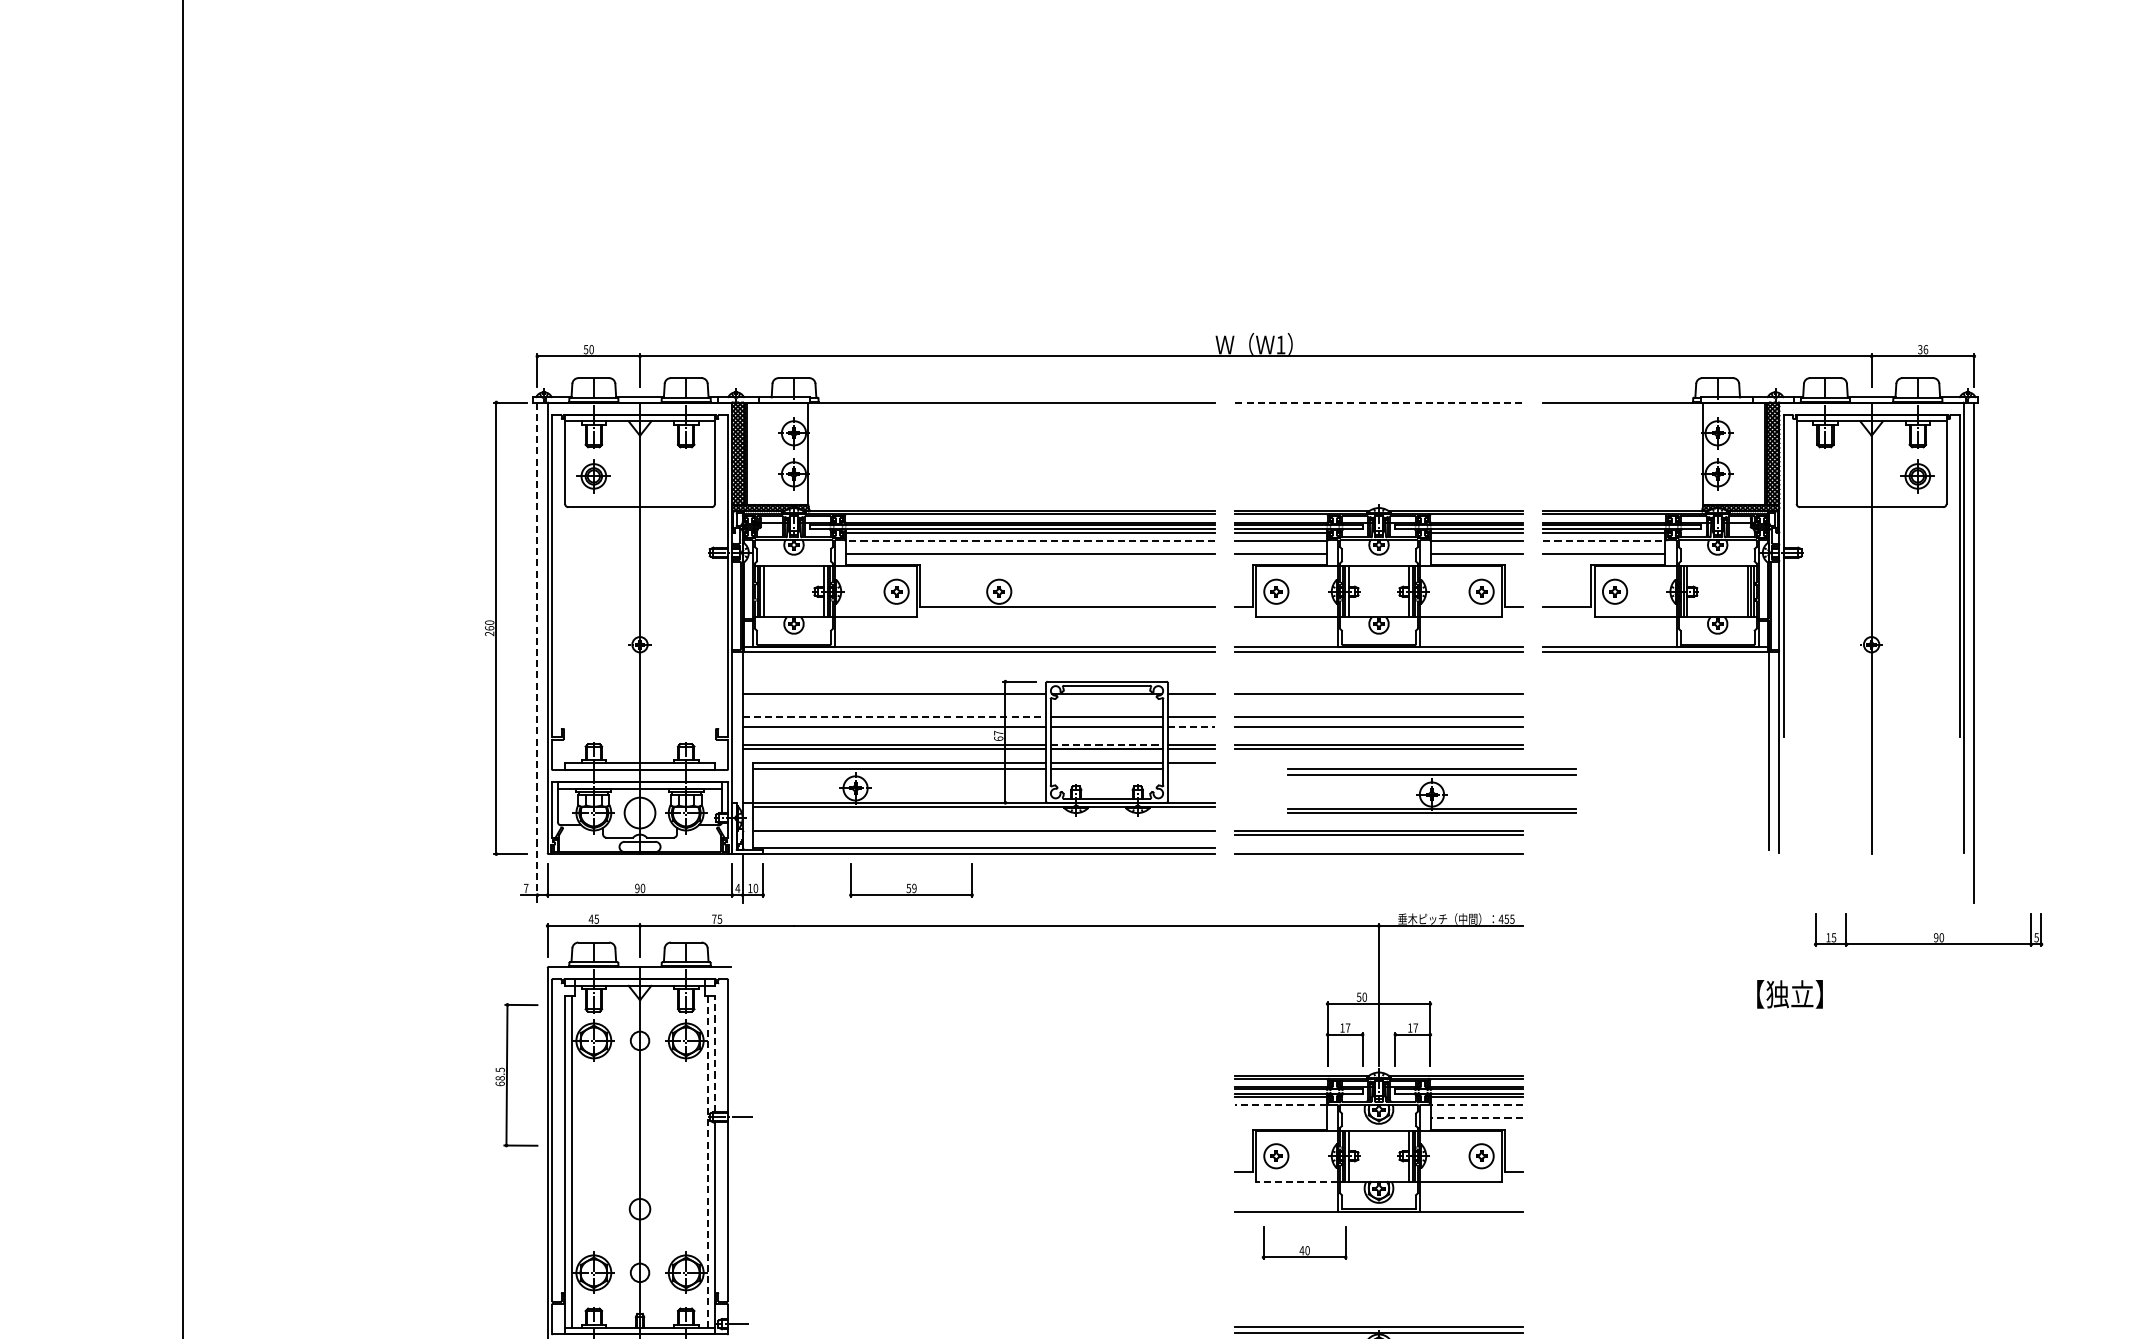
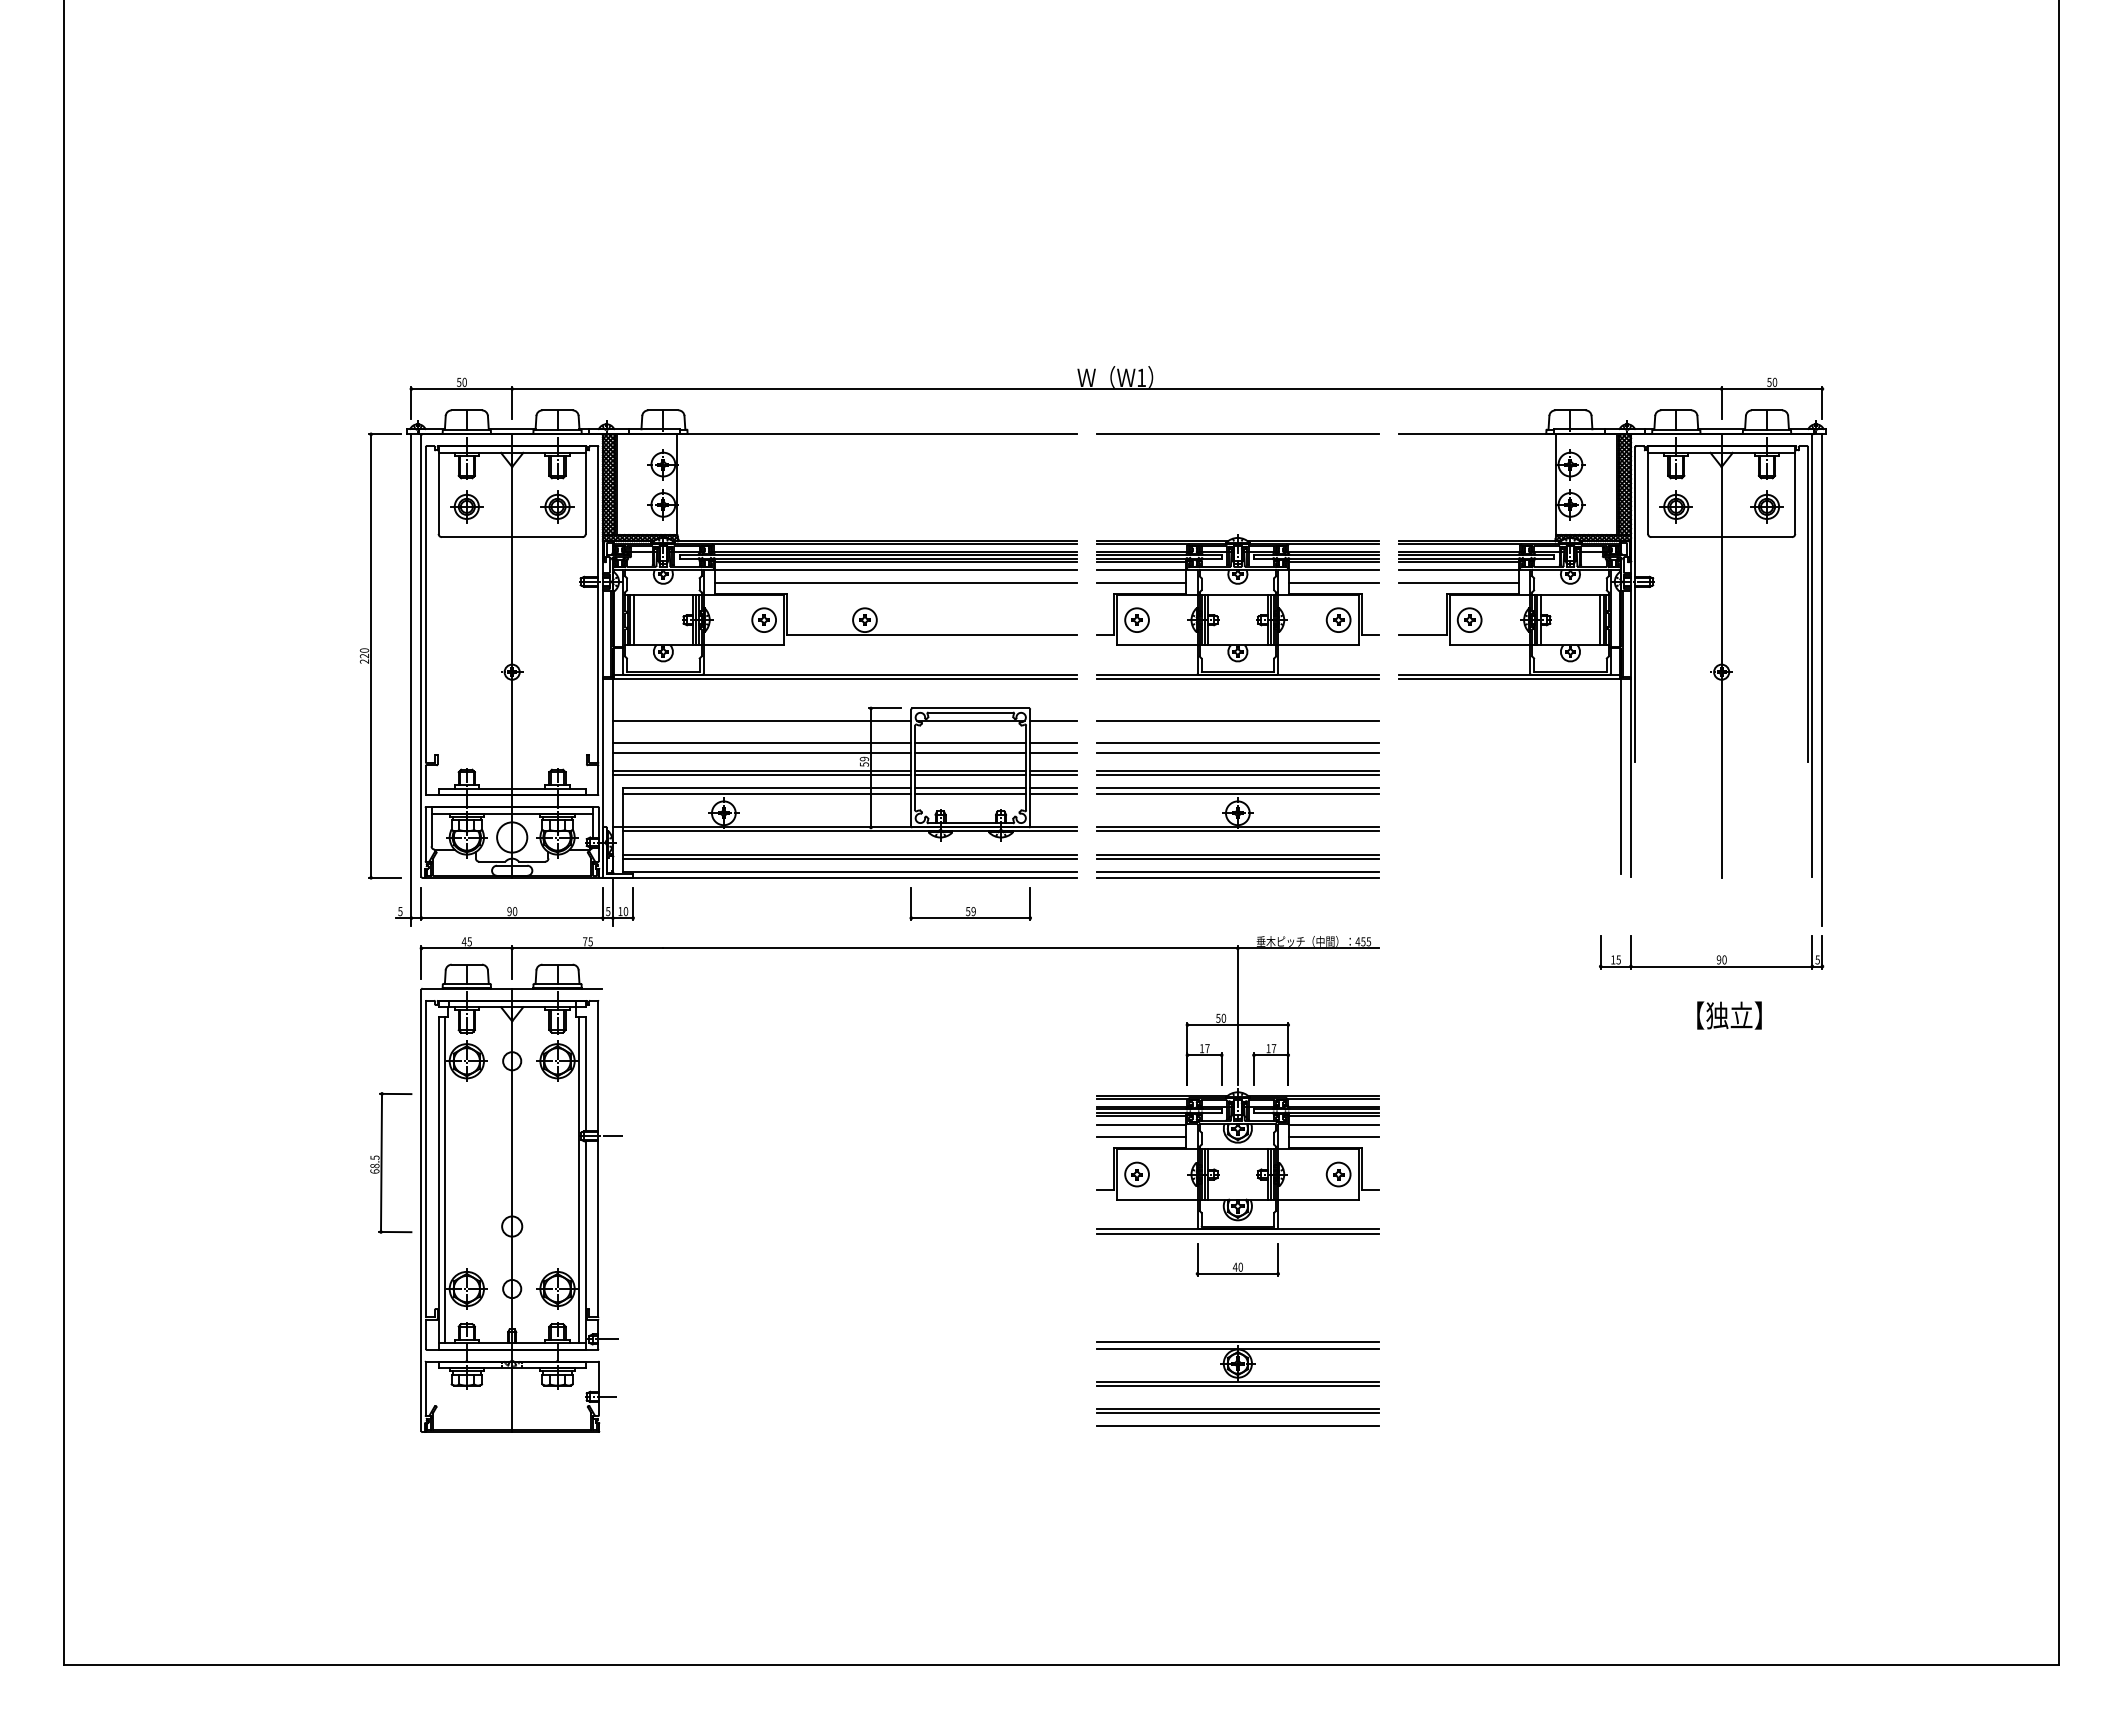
text: (1923, 348) -> (1772, 381), 36 -> 50
line: (1379, 402) -> (1238, 434), dashed -> solid
part: (686, 476) -> (557, 506), added
part: (1824, 476) -> (1675, 506), added
line: (1030, 541) -> (895, 570), dashed -> solid
line: (1604, 541) -> (1459, 570), dashed -> solid
text: (488, 627) -> (363, 655), 260 -> 220
line: (537, 653) -> (411, 680), dashed -> solid
line: (894, 716) -> (762, 742), dashed -> solid
line: (1191, 726) -> (1053, 752), dashed -> solid
text: (998, 735) -> (864, 761), 67 -> 59
line: (1107, 744) -> (971, 770), dashed -> solid
line: (1191, 769) -> (1053, 794), added
part: (1431, 790) -> (1237, 809), moved
line: (983, 834) -> (849, 858), added
line: (1378, 847) -> (1237, 871), added
part: (911, 880) -> (970, 903), moved
text: (526, 888) -> (400, 911), 7 -> 5
text: (737, 888) -> (607, 911), 4 -> 5
part: (1934, 933) -> (1717, 955), moved
text: (1790, 994) -> (1729, 1015), moved
line: (714, 1053) -> (585, 1073), dashed -> solid
part: (507, 1074) -> (382, 1162), moved
line: (1280, 1105) -> (1141, 1124), dashed -> solid
line: (1477, 1105) -> (1334, 1124), dashed -> solid
line: (1280, 1118) -> (1141, 1137), added
line: (1477, 1118) -> (1334, 1137), dashed -> solid
line: (708, 1161) -> (579, 1179), dashed -> solid
line: (1296, 1181) -> (1156, 1199), dashed -> solid
line: (1378, 1216) -> (1237, 1233), added
part: (1304, 1242) -> (1237, 1259), moved

